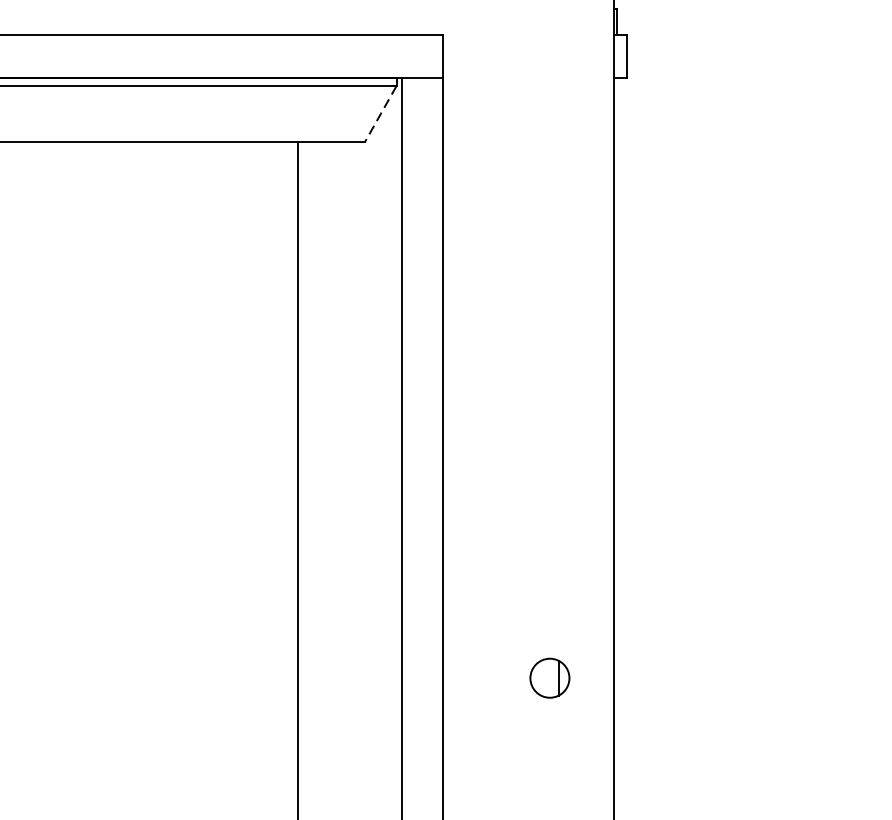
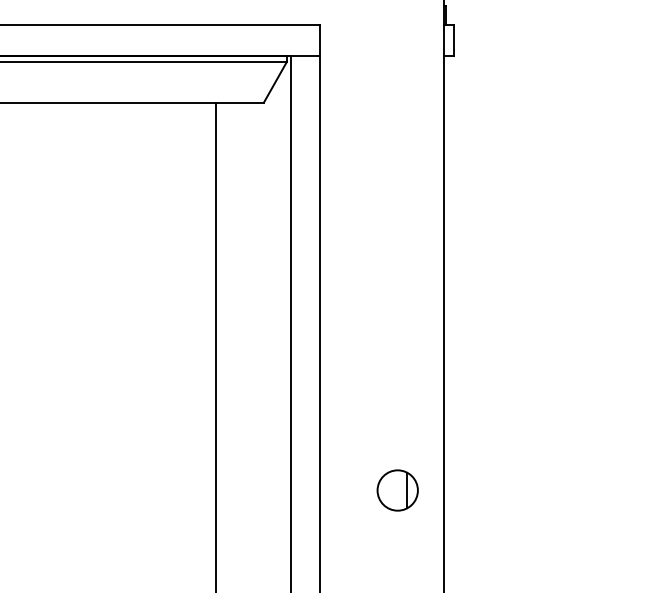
line: (381, 114) -> (275, 82), dashed -> solid
part: (549, 678) -> (397, 490), size x1.43

